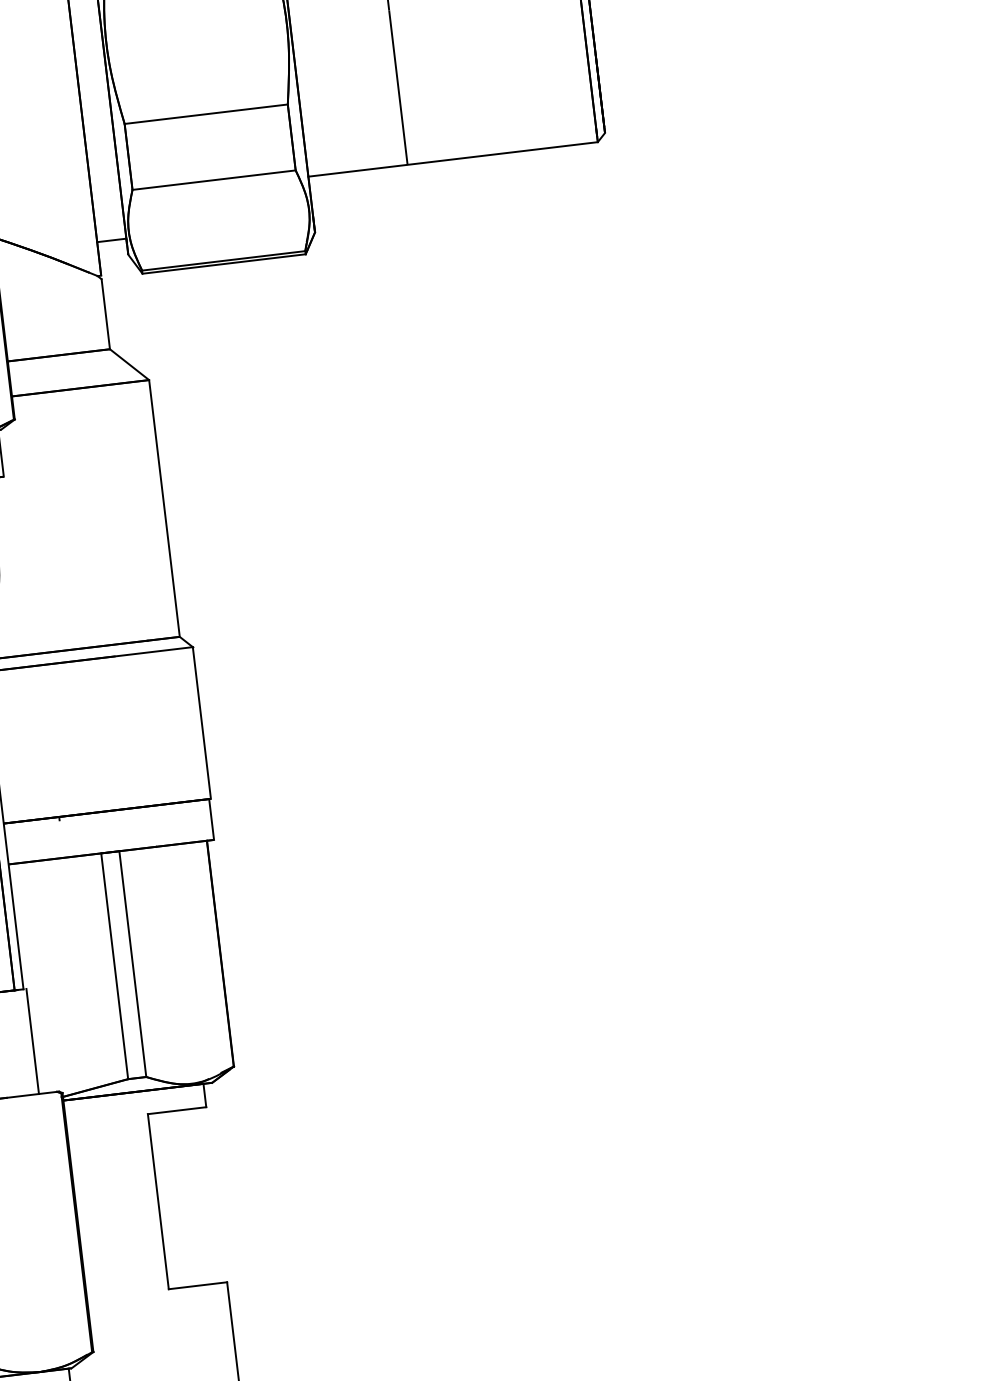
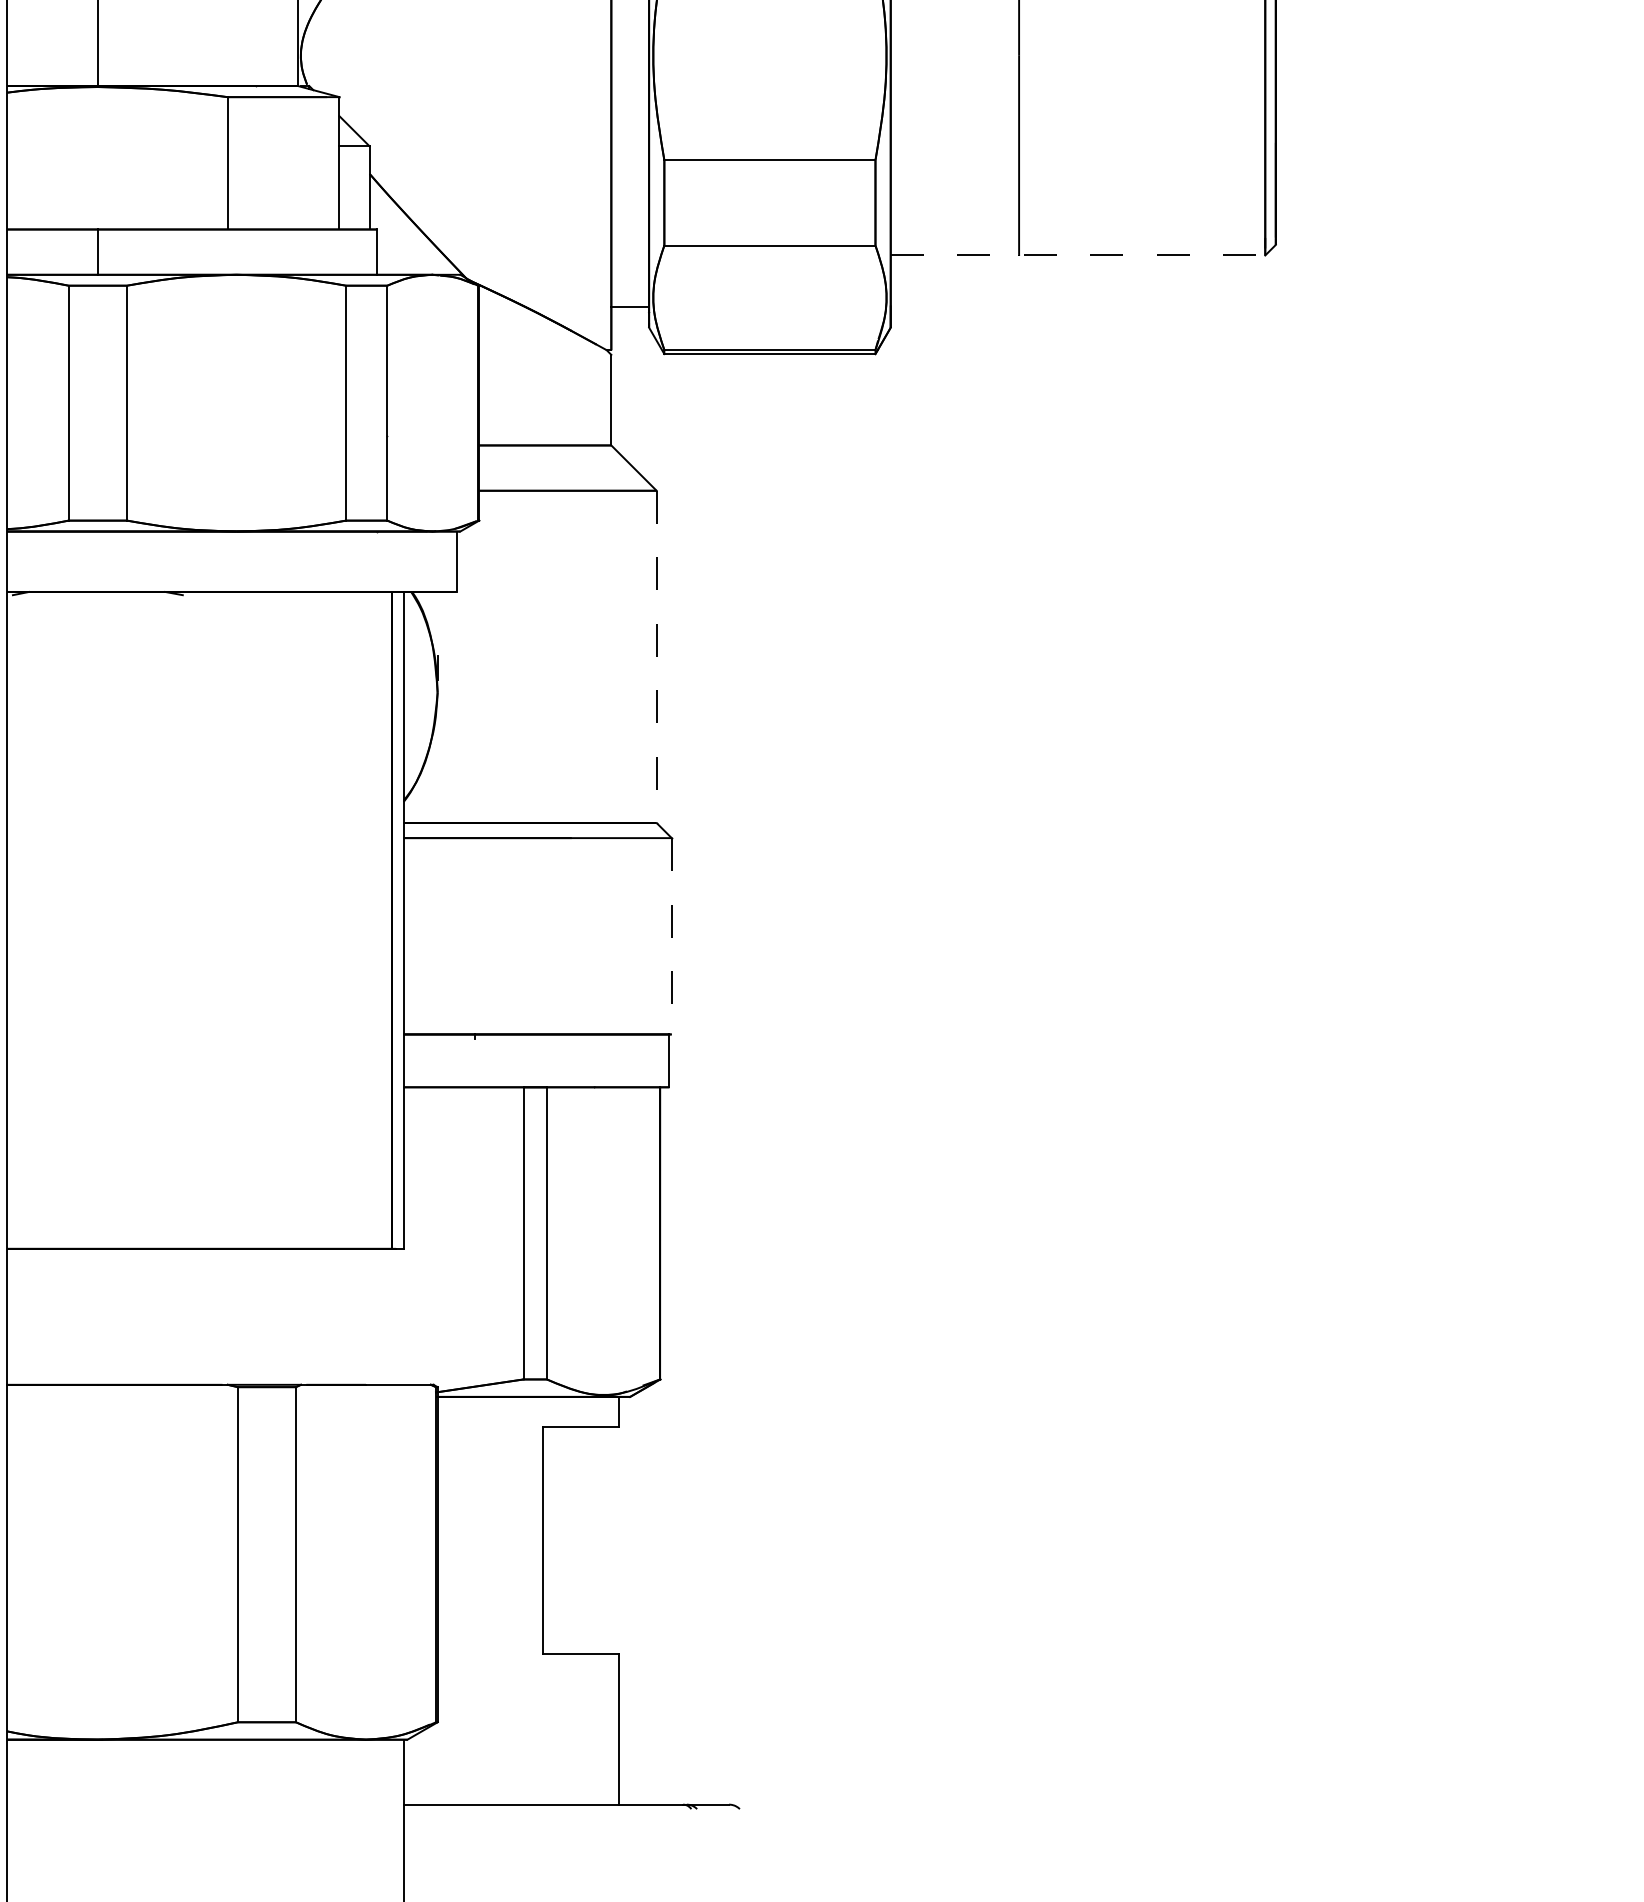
line: (453, 159) -> (1078, 255), solid -> dashed
line: (164, 508) -> (656, 657), solid -> dashed
line: (201, 723) -> (671, 936), solid -> dashed
line: (32, 1041) -> (407, 1316), removed

